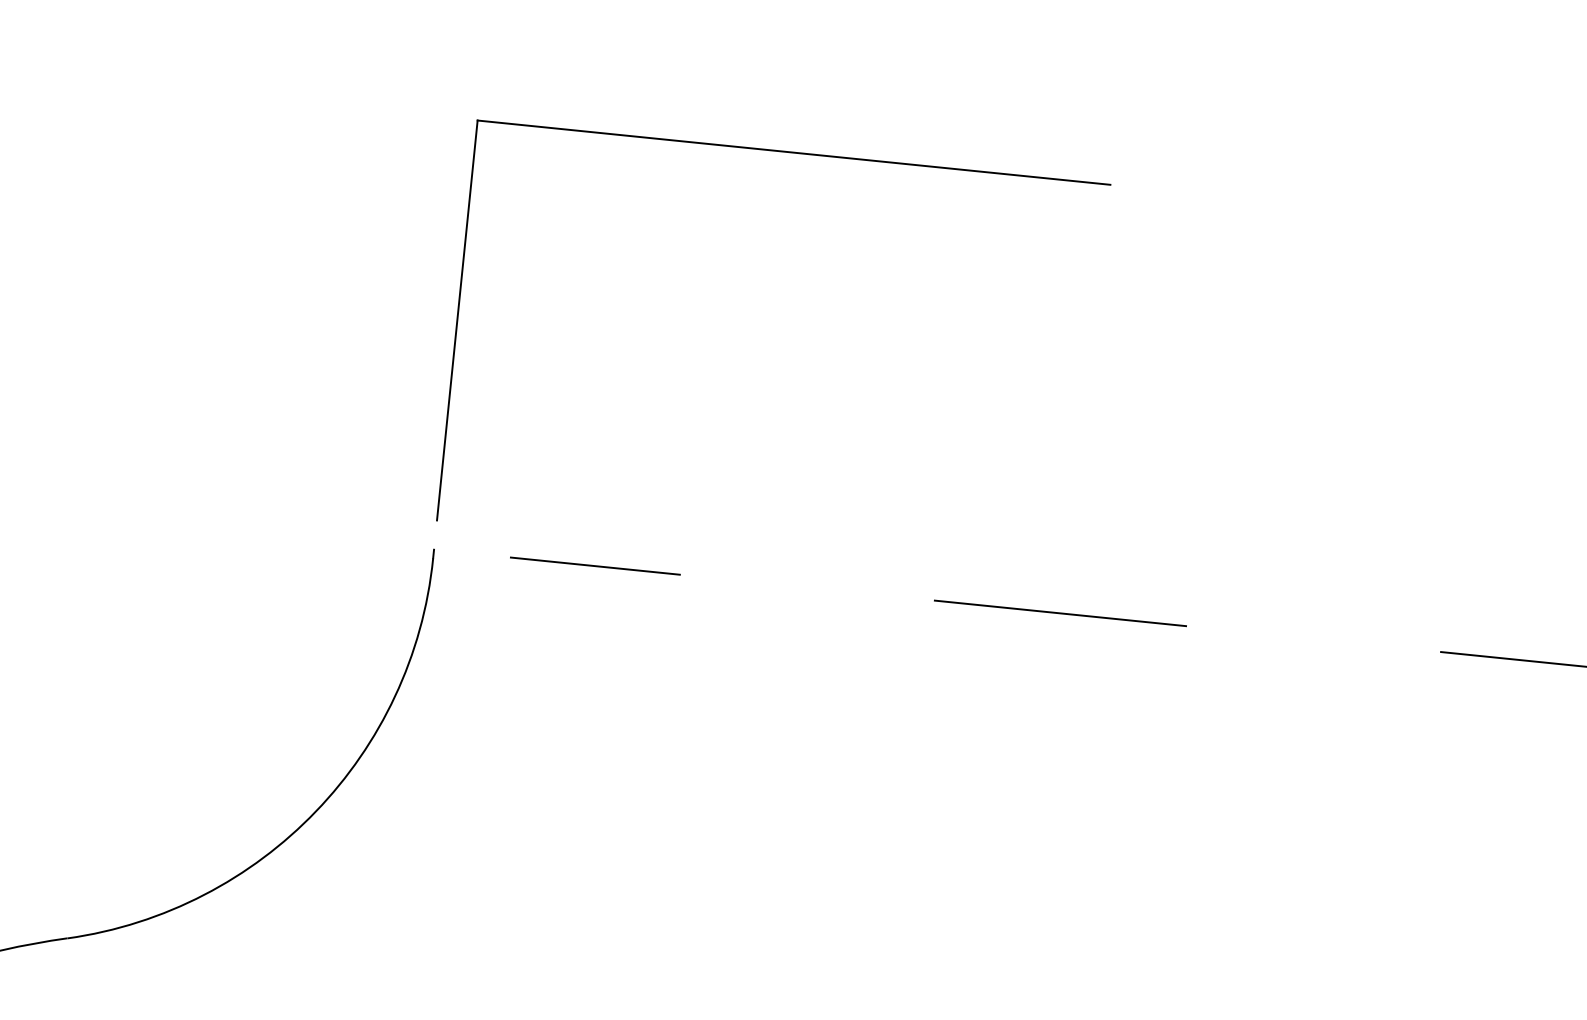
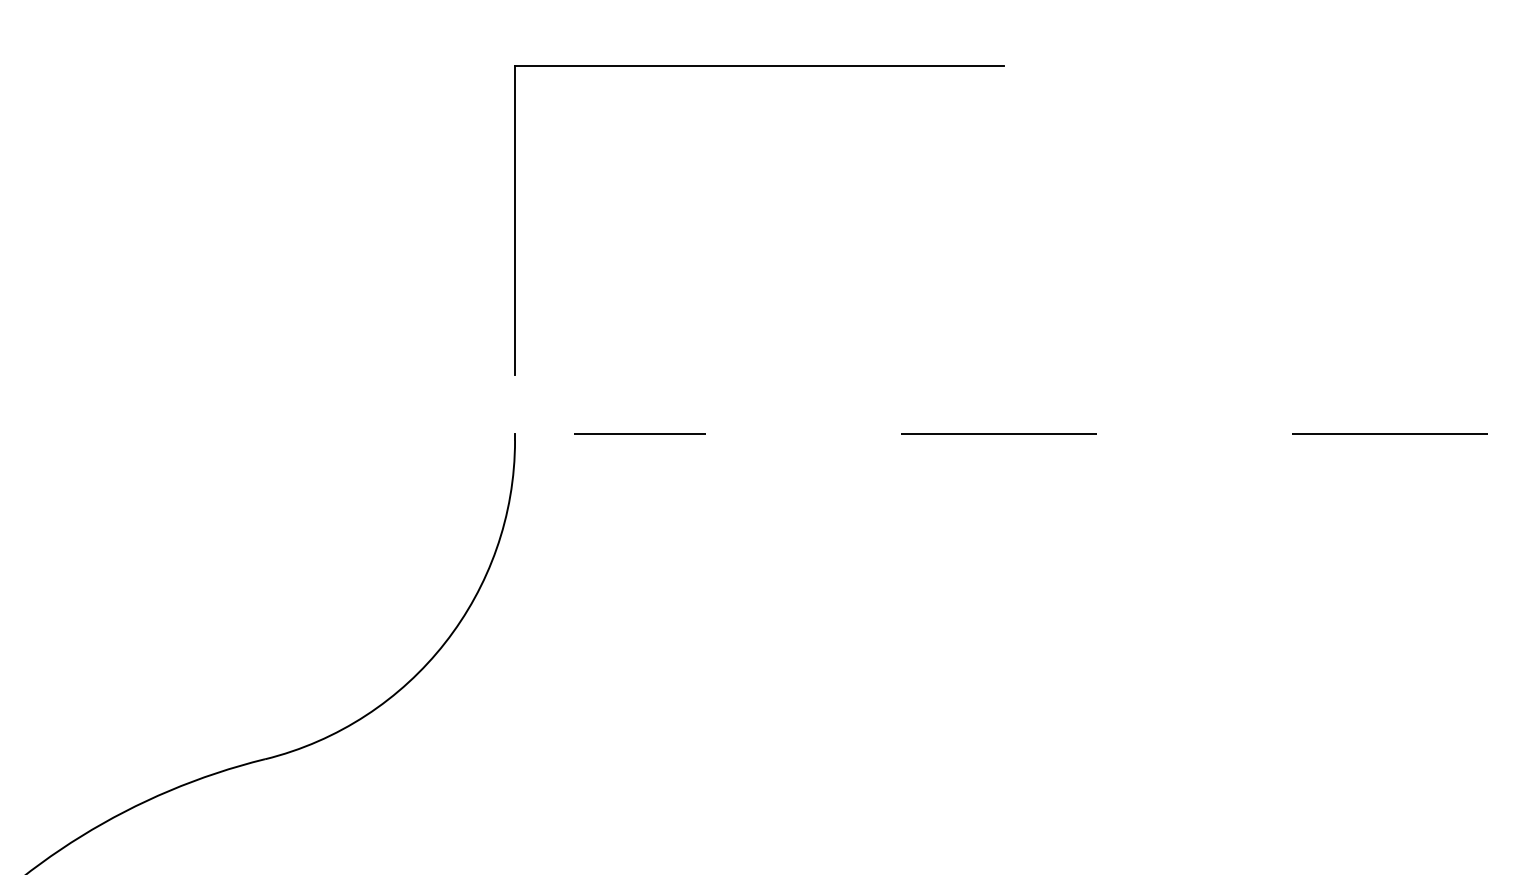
part: (794, 152) -> (759, 66), moved

